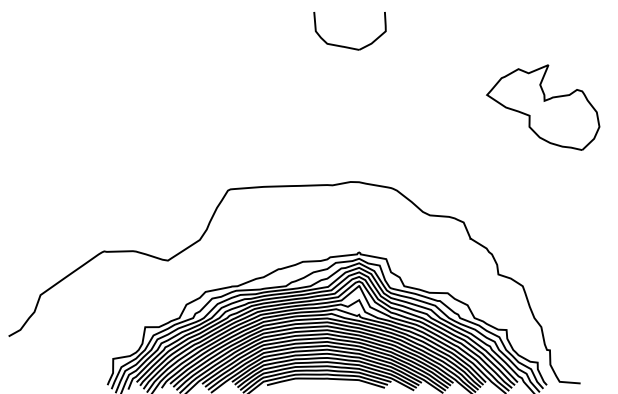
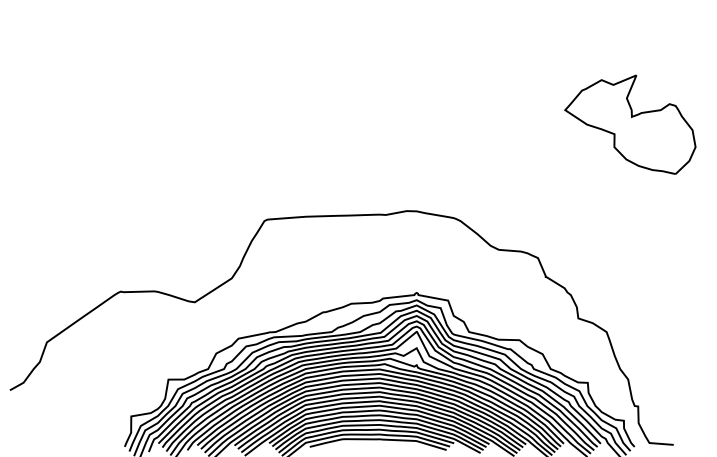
part: (348, 46) -> (404, 53), removed

